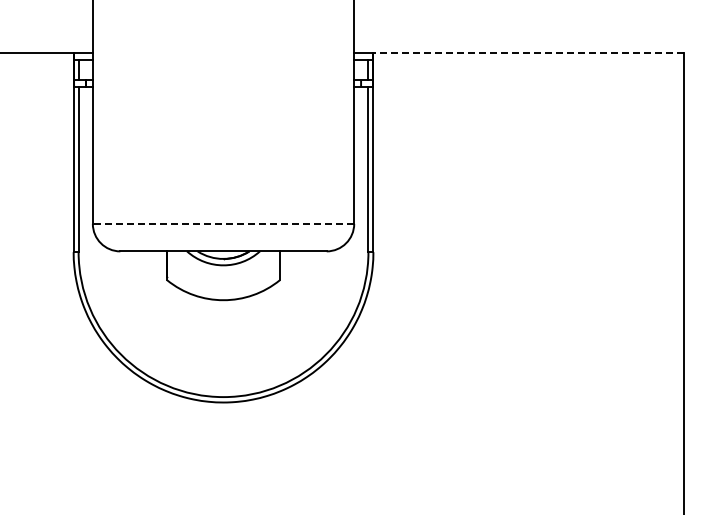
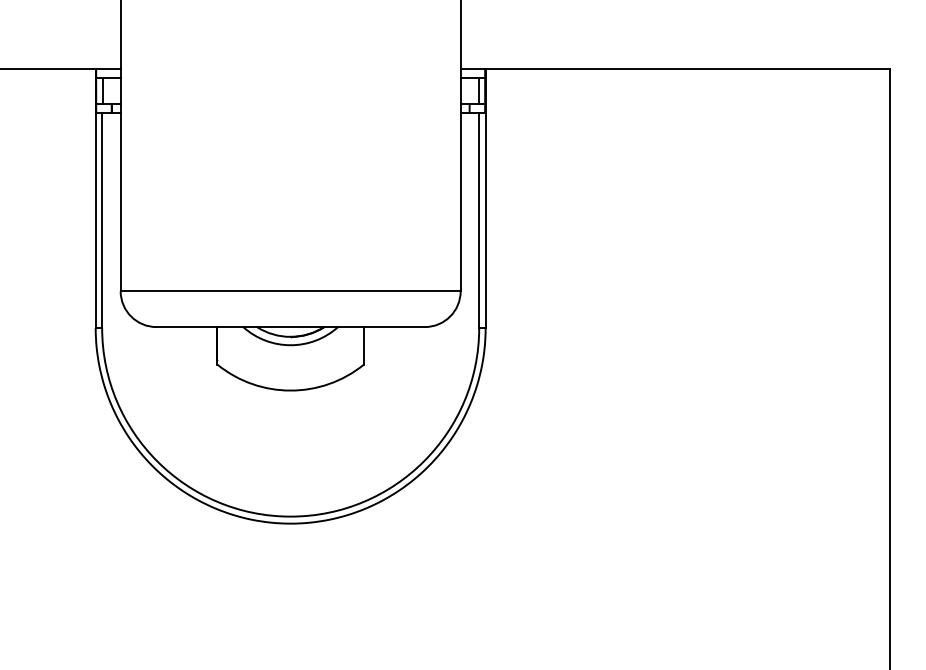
line: (528, 52) -> (687, 68), dashed -> solid
line: (223, 223) -> (290, 290), dashed -> solid

